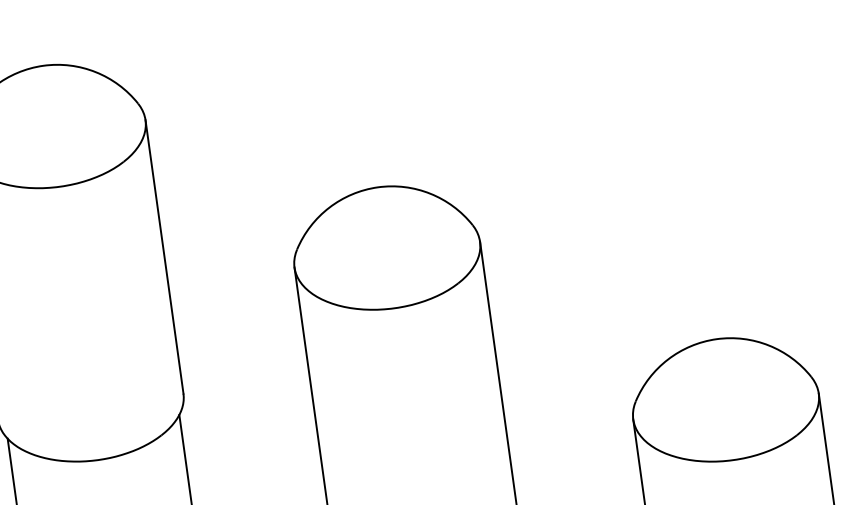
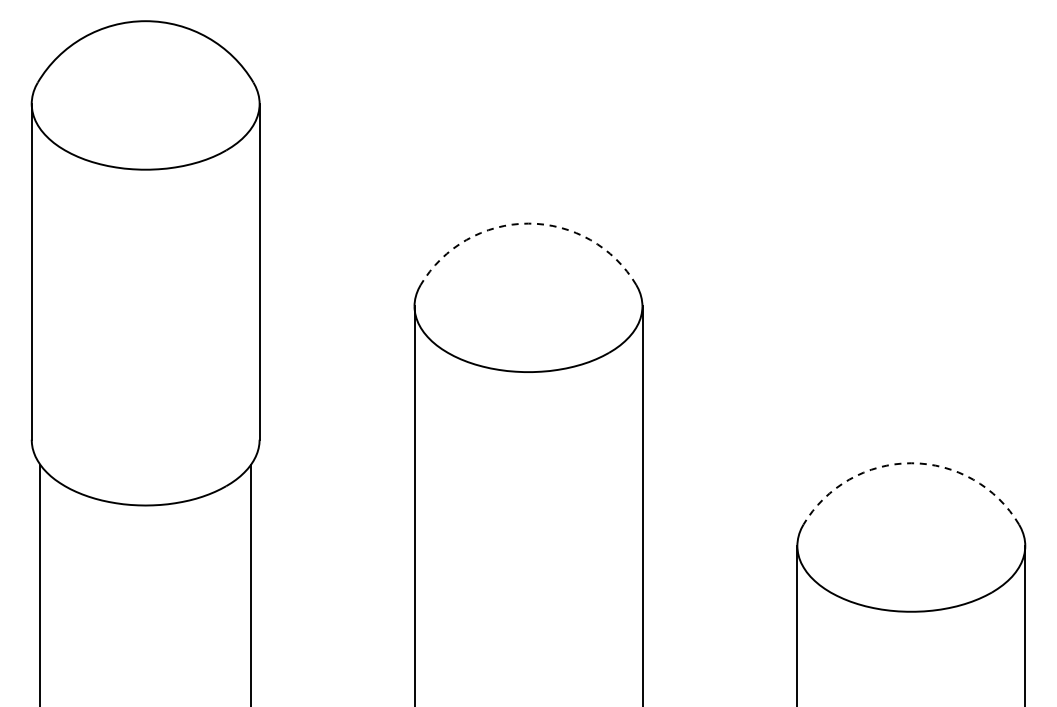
arc: (377, 187) -> (528, 223), solid -> dashed
arc: (716, 339) -> (911, 463), solid -> dashed

